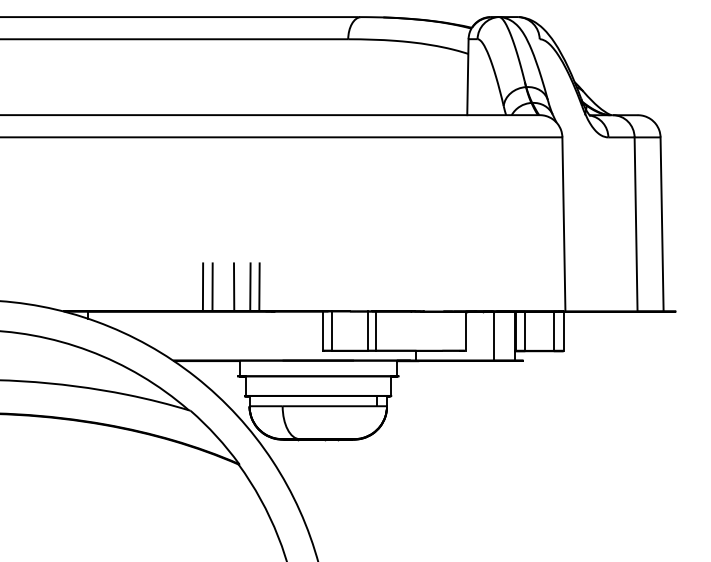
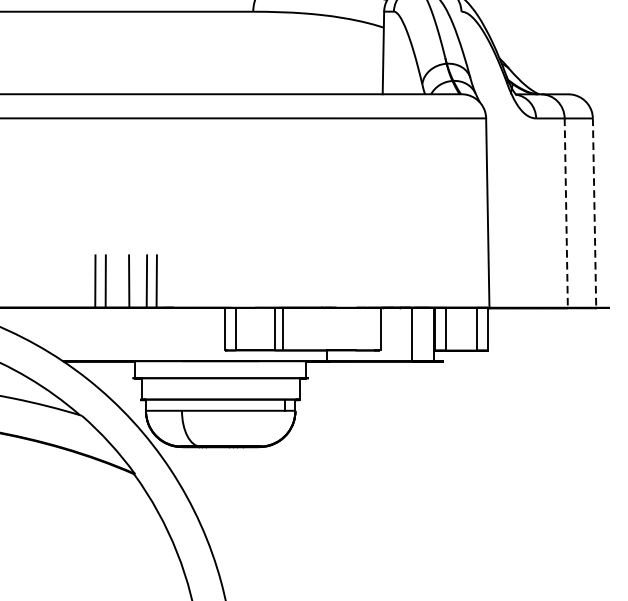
line: (636, 224) -> (566, 213), solid -> dashed
line: (662, 225) -> (595, 214), solid -> dashed

